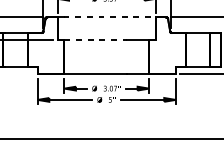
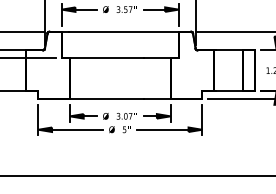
line: (109, 17) -> (123, 31), dashed -> solid
line: (96, 39) -> (107, 58), dashed -> solid

